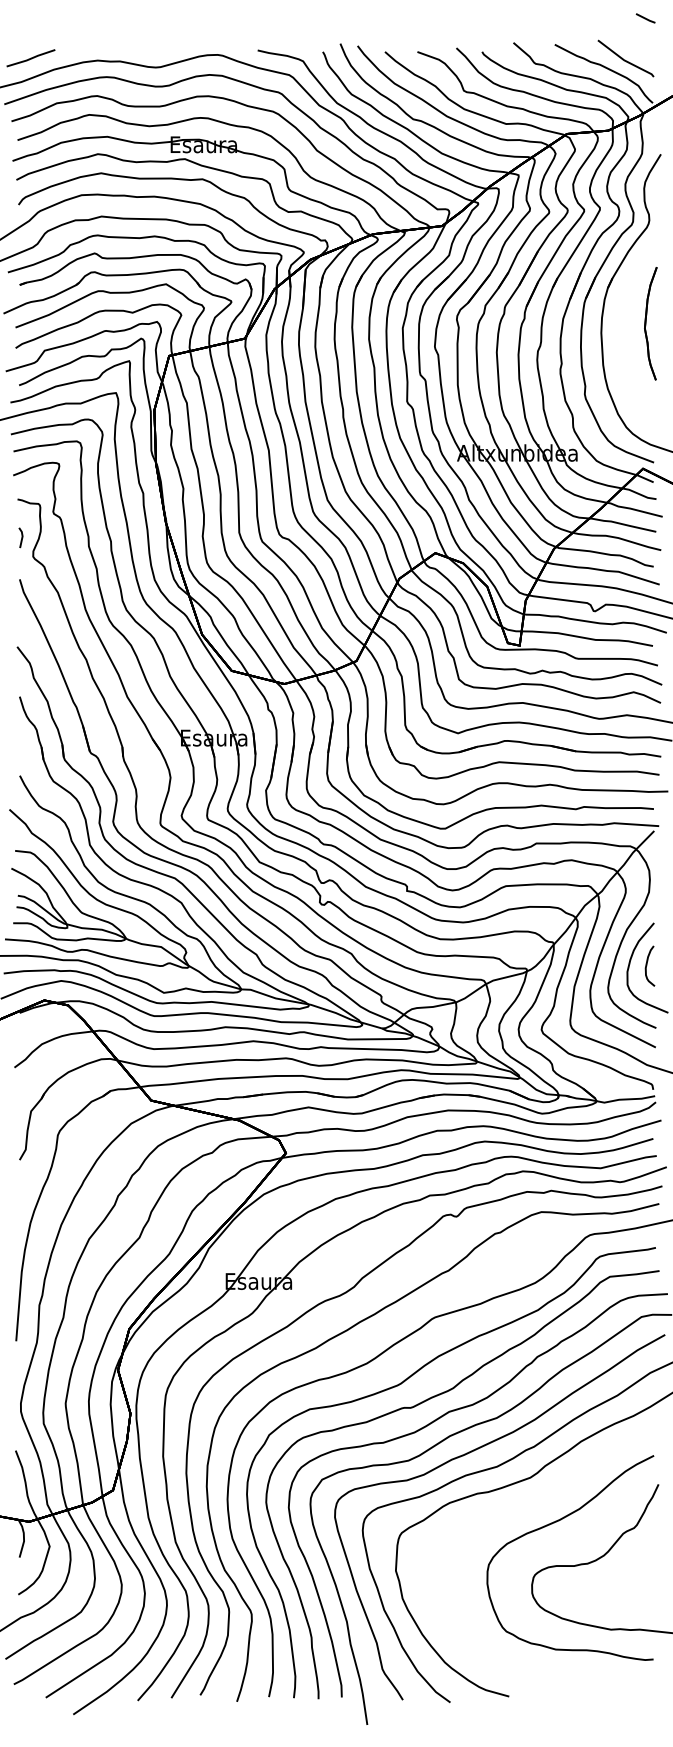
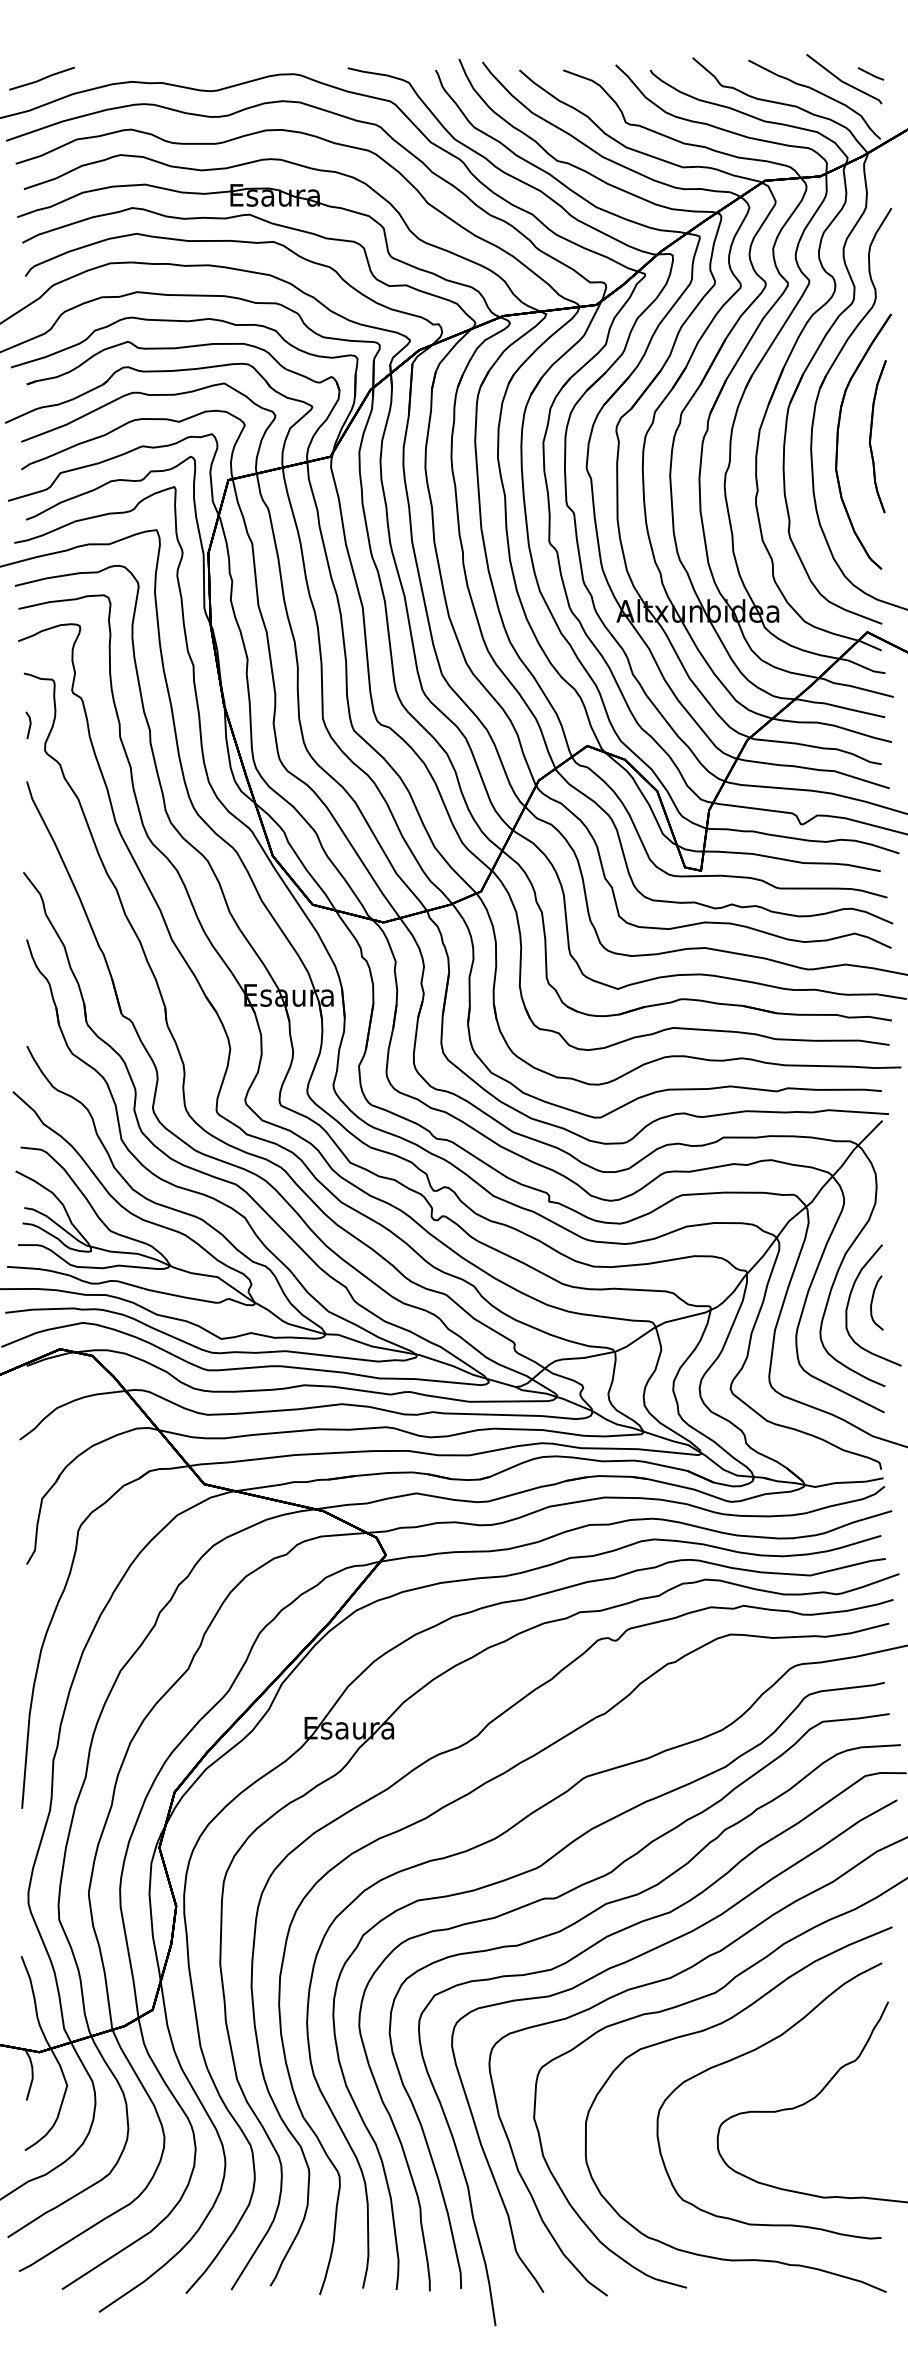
line: (645, 18) -> (870, 73), moved
part: (621, 327) -> (838, 441), added
curve: (522, 1506) -> (704, 2031), added

